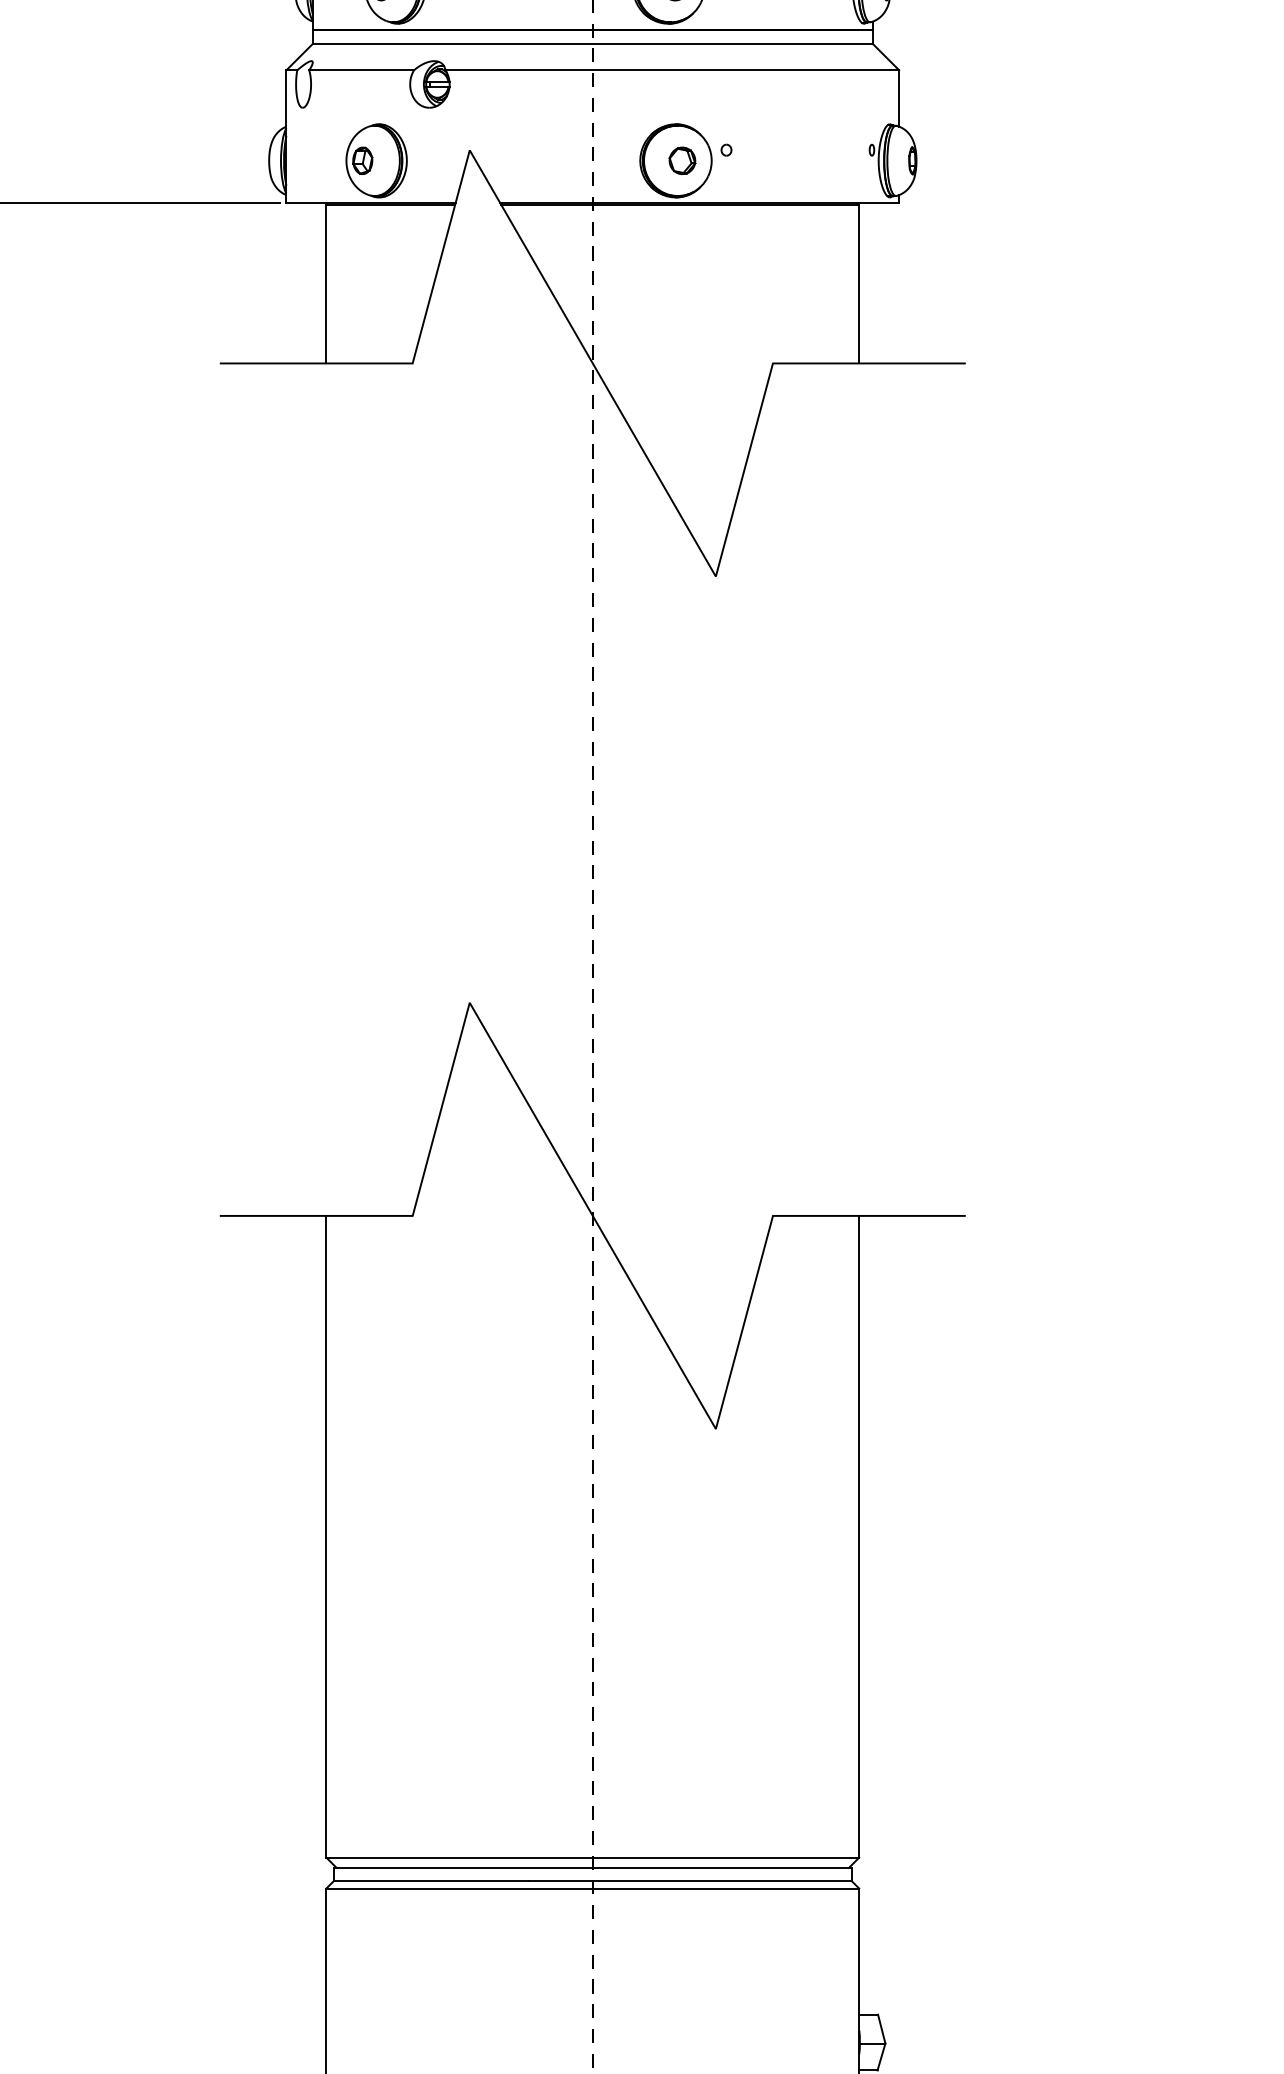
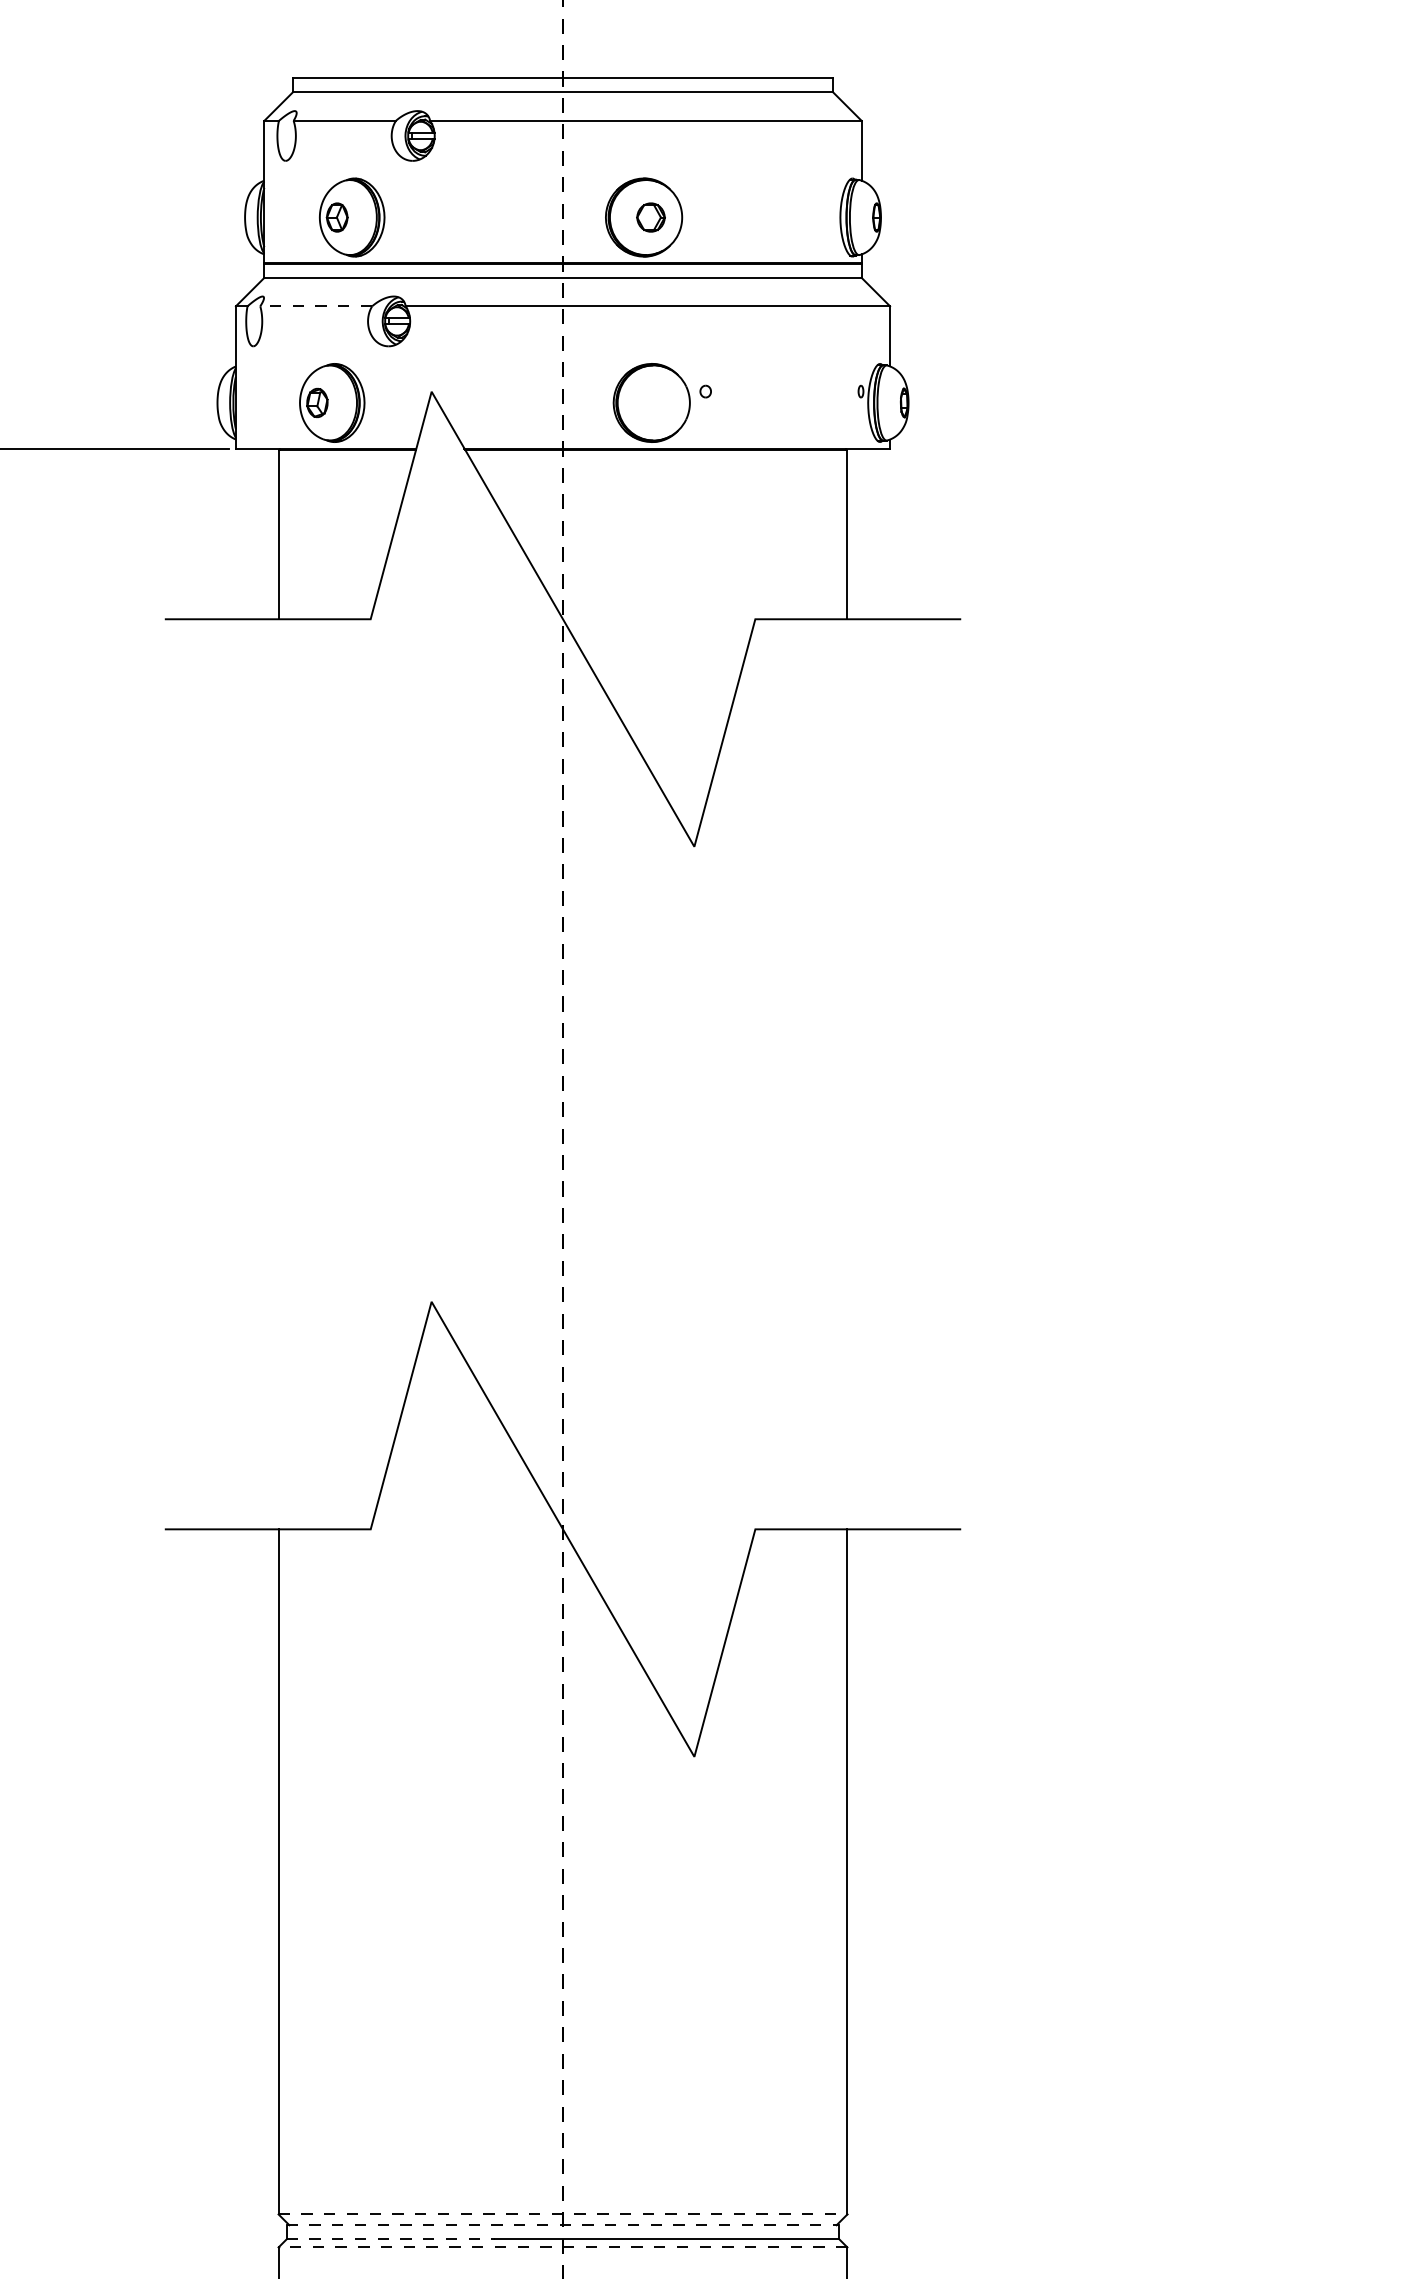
line: (361, 70) -> (316, 306), solid -> dashed
part: (682, 160) -> (658, 402), removed
line: (593, 1857) -> (563, 2214), solid -> dashed
line: (593, 1868) -> (563, 2225), solid -> dashed
line: (432, 1881) -> (391, 2239), solid -> dashed
line: (592, 1888) -> (562, 2247), solid -> dashed

